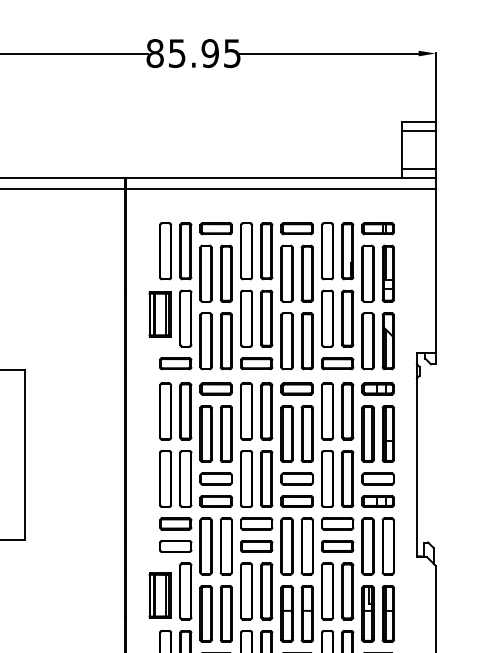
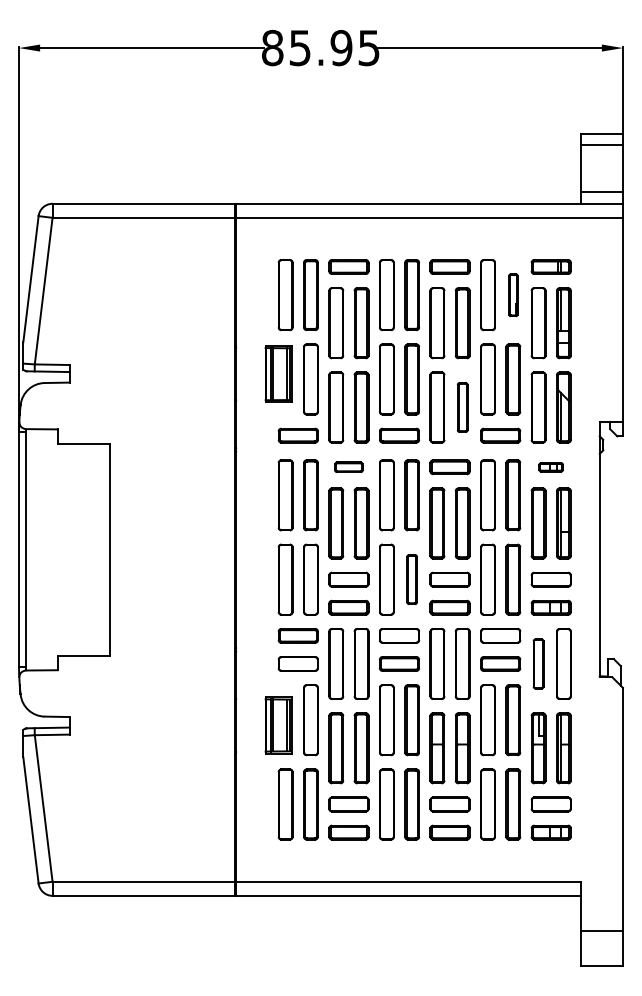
part: (347, 251) -> (513, 295), size x0.6
part: (307, 341) -> (462, 407), size x0.7
part: (215, 389) -> (348, 467), size x0.7
part: (377, 389) -> (550, 467), size x0.6
part: (266, 478) -> (411, 579), size x0.7
part: (367, 546) -> (538, 663), size x0.7

